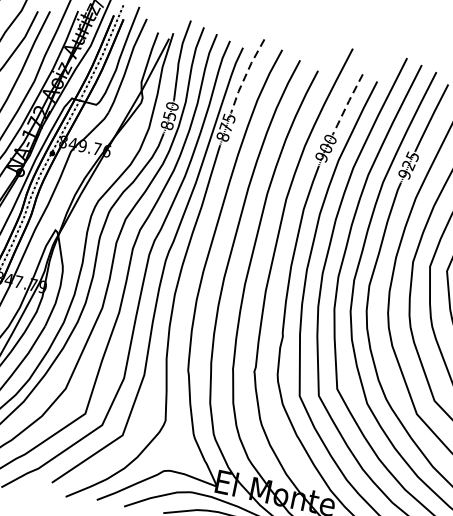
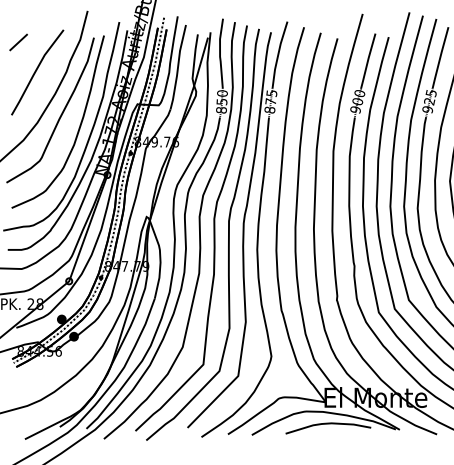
line: (246, 75) -> (278, 54), dashed -> solid
line: (346, 104) -> (367, 61), dashed -> solid

